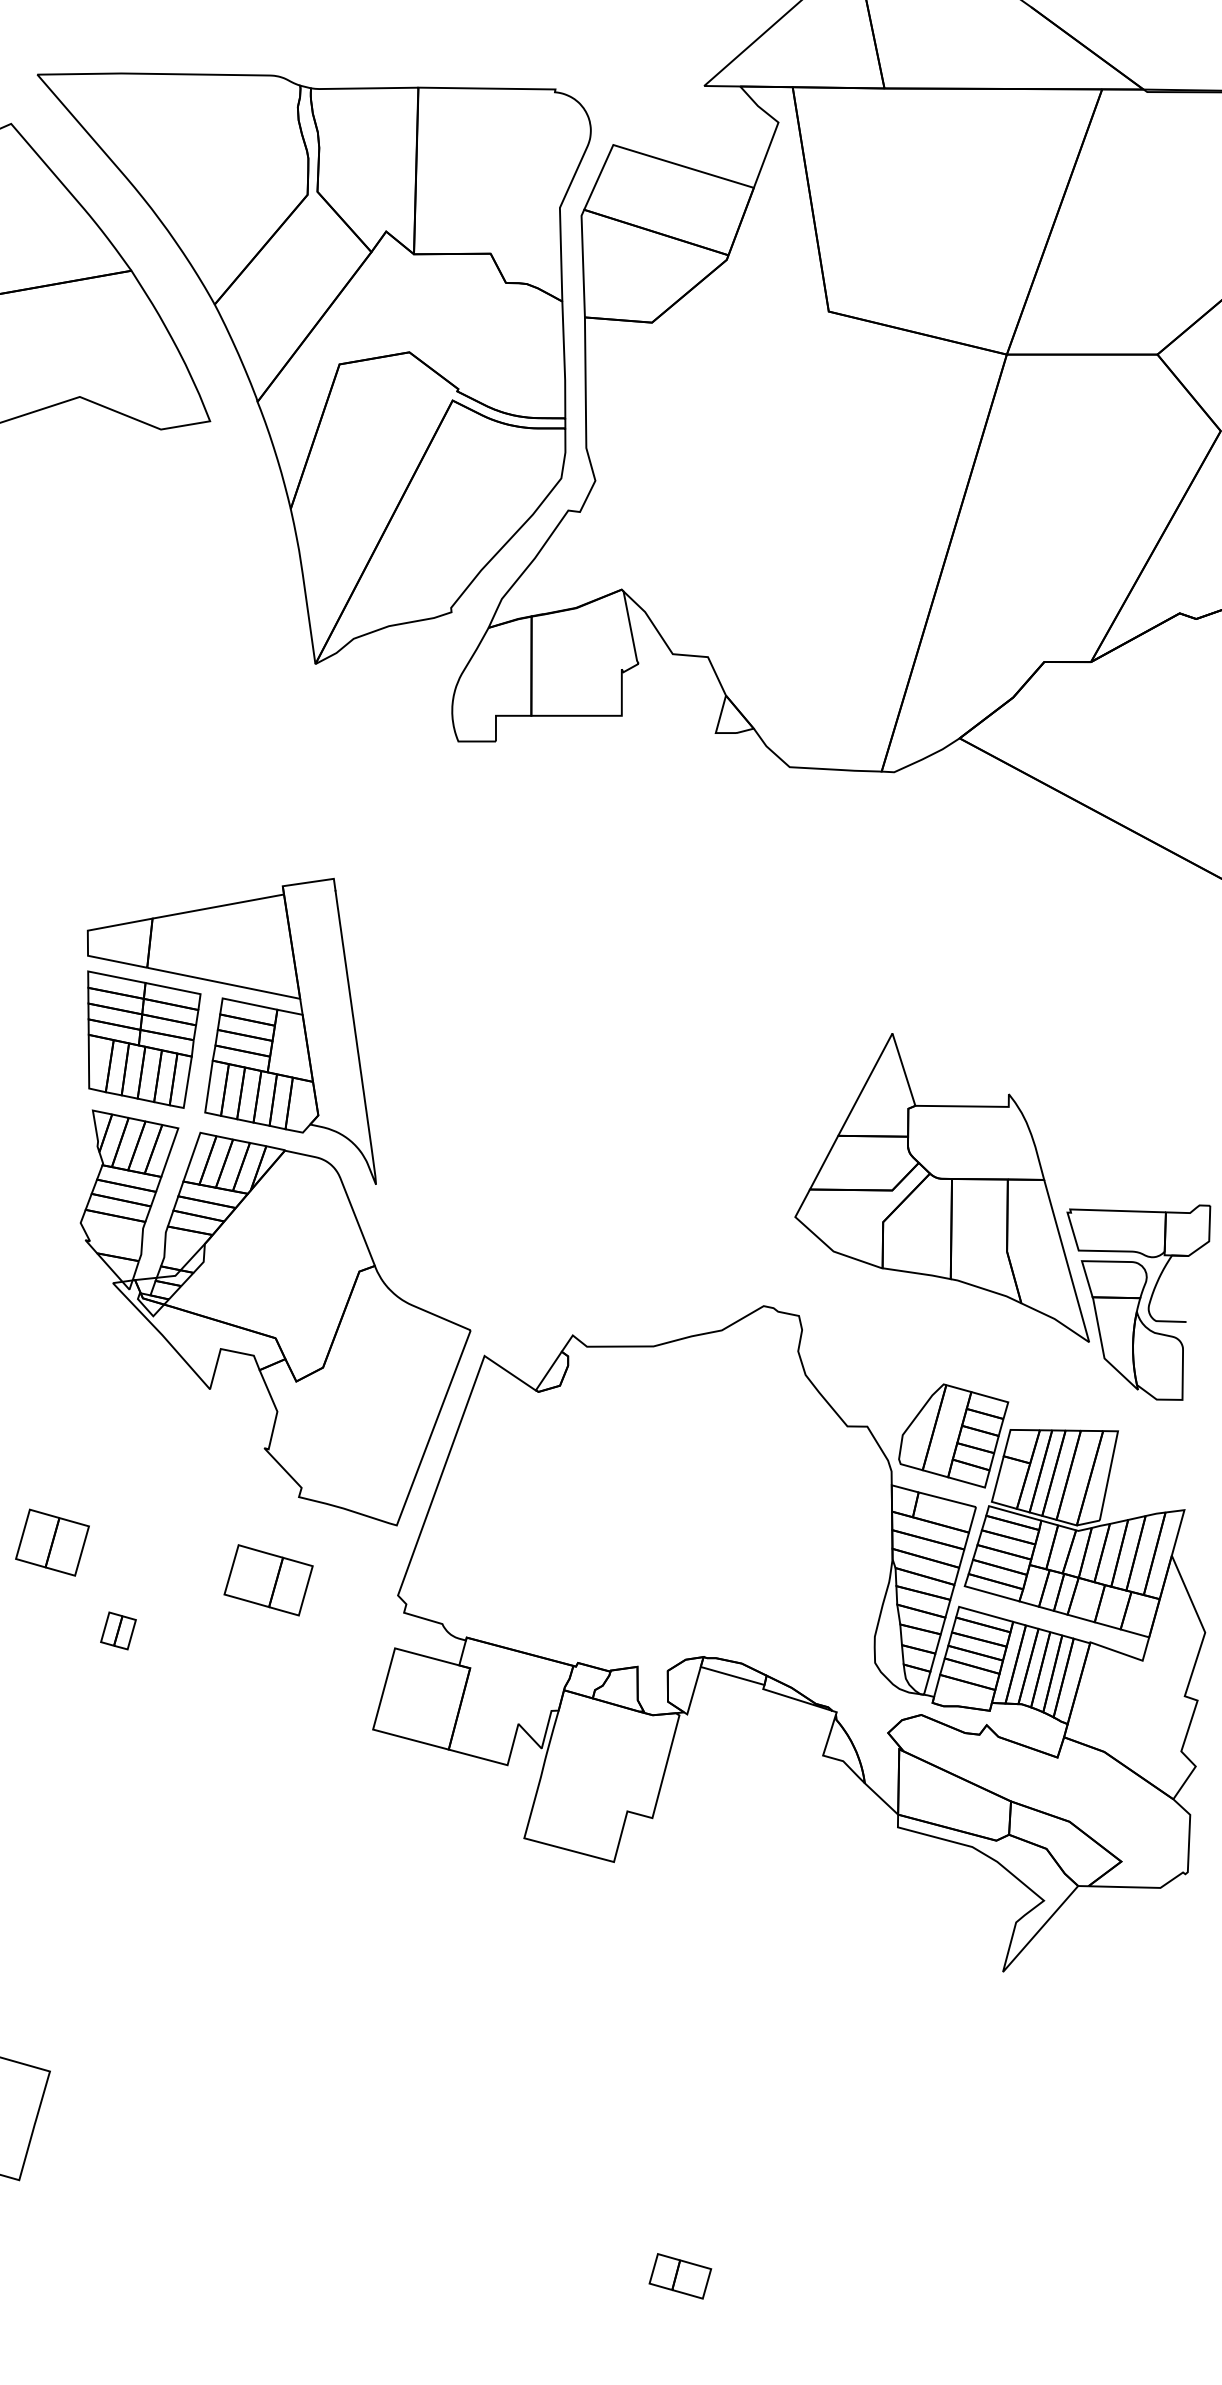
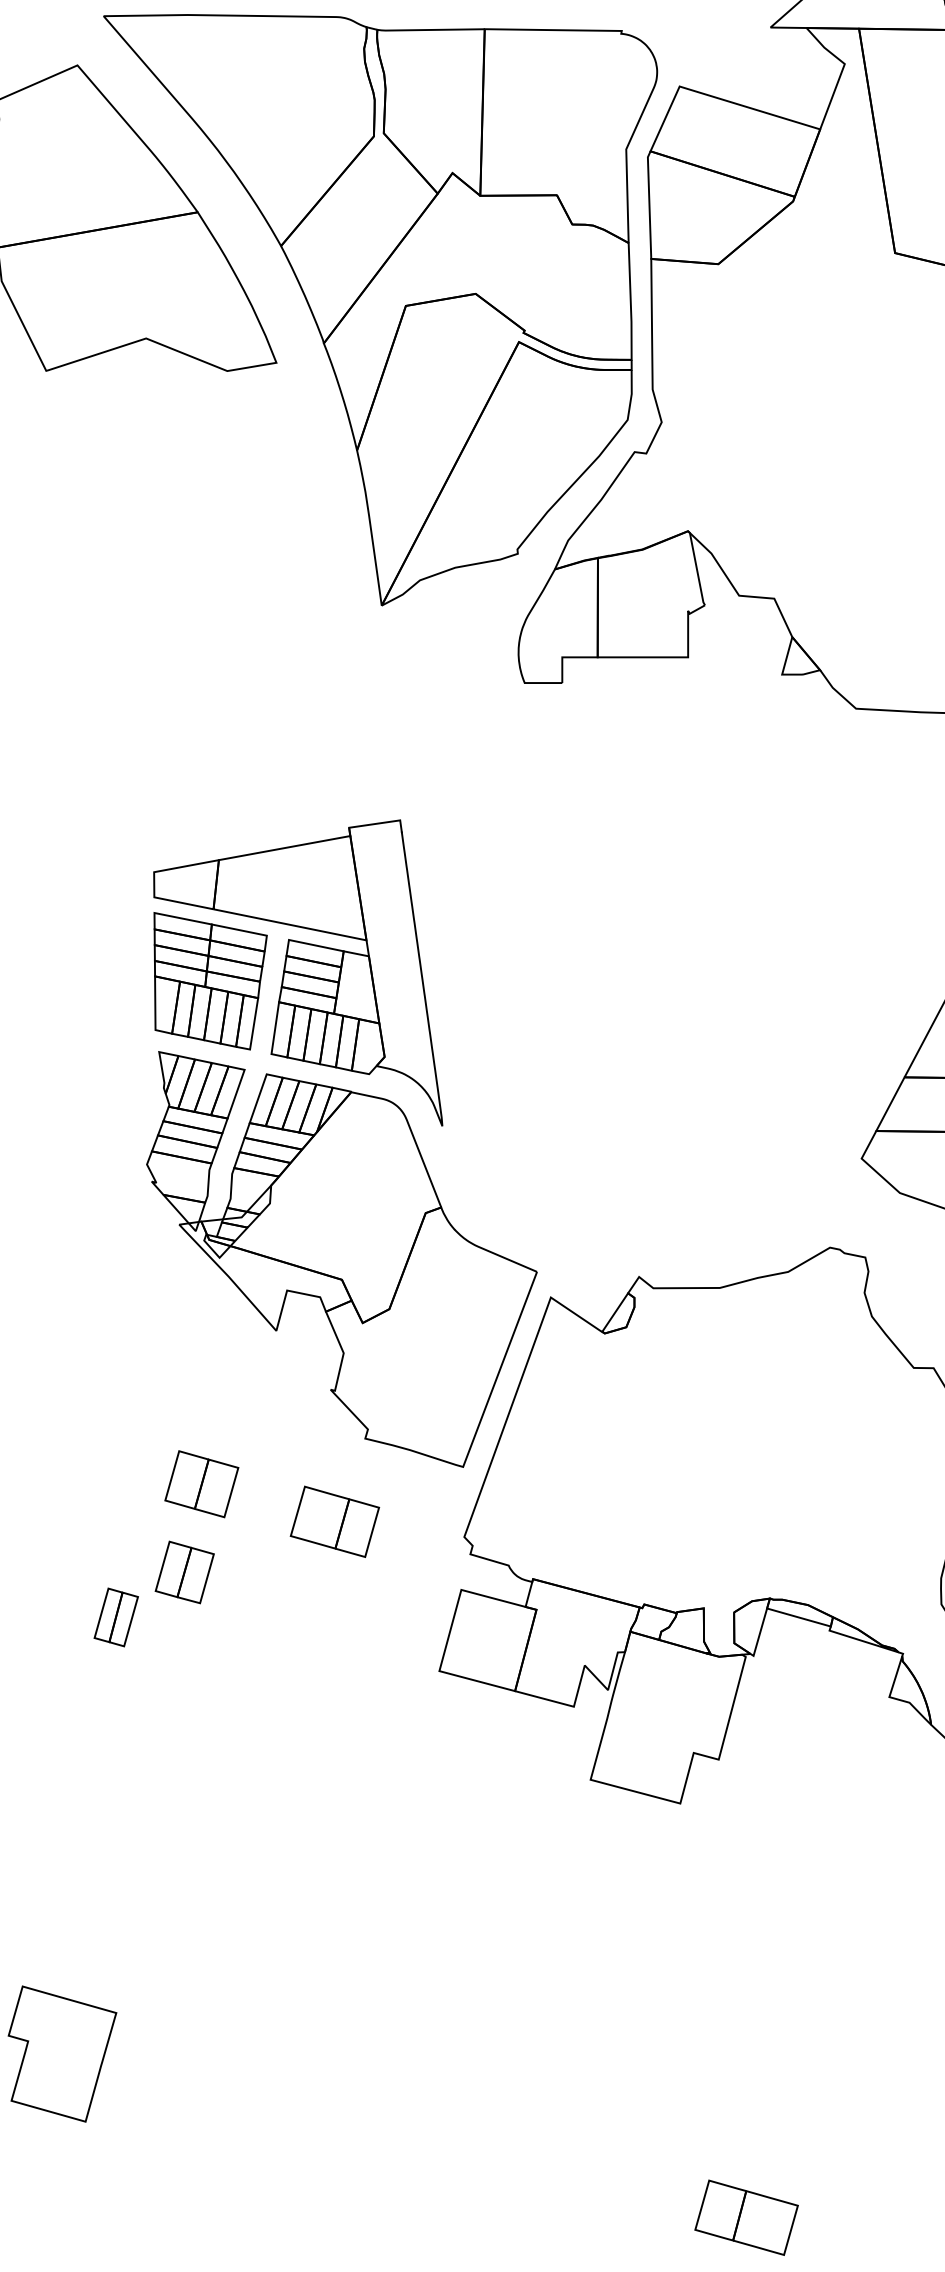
part: (52, 1542) -> (201, 1484), moved
part: (118, 1630) -> (184, 1572), size x1.67
part: (49, 1675) -> (115, 1617), added
part: (680, 2276) -> (746, 2218), size x1.67

